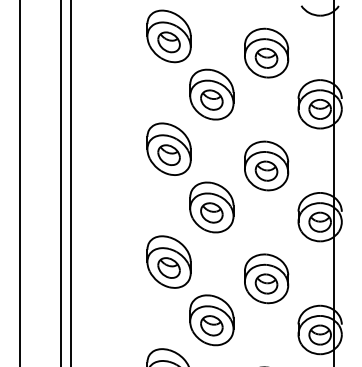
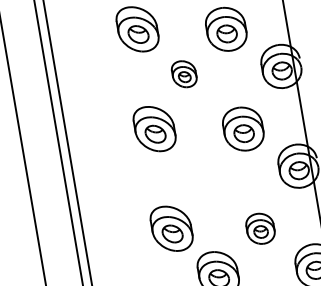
part: (211, 94) -> (183, 74), size x0.6
part: (211, 207) -> (201, 174), removed
part: (266, 278) -> (260, 228), size x0.7

